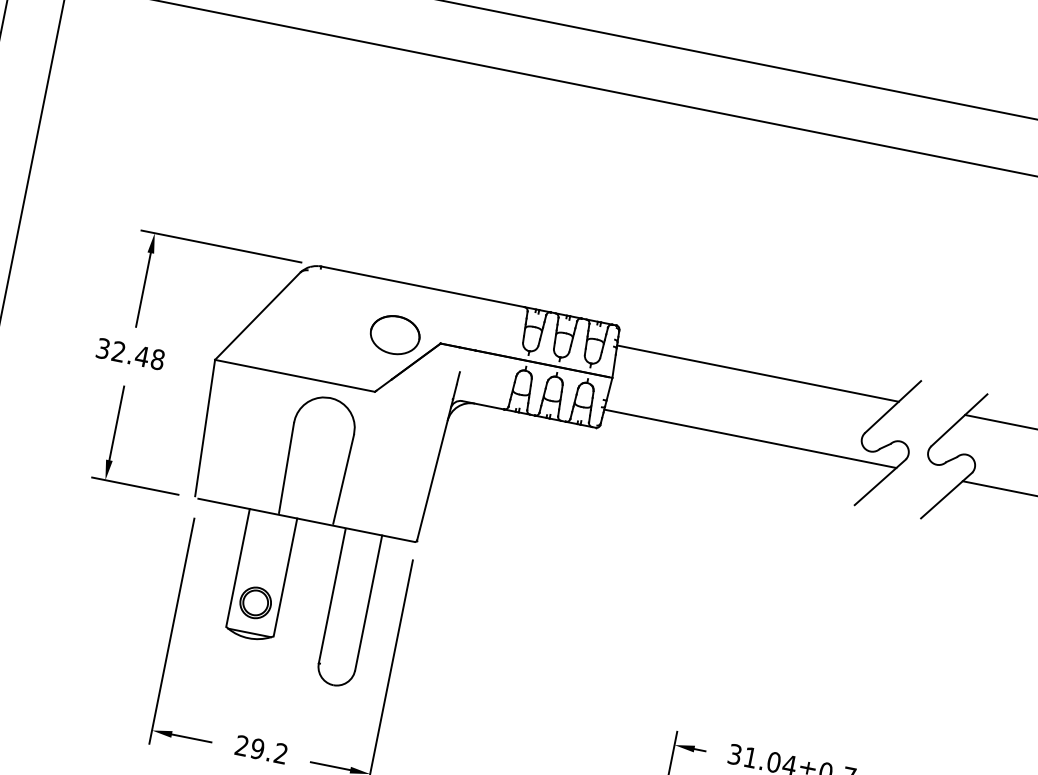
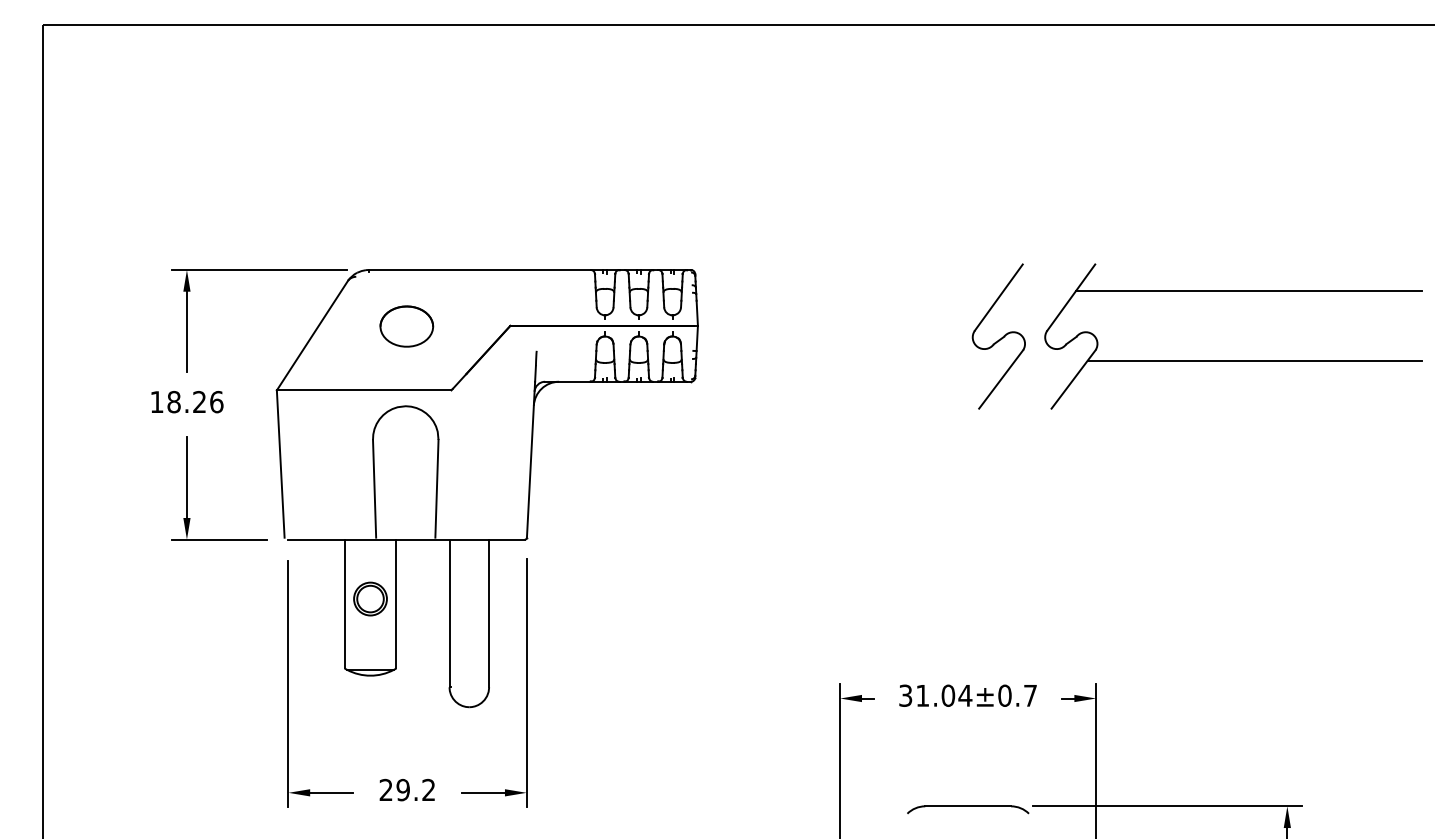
part: (394, 335) -> (406, 326), moved
text: (130, 353) -> (186, 401), 32.48 -> 18.26
line: (757, 373) -> (849, 290), removed
line: (750, 438) -> (855, 360), removed
part: (255, 602) -> (370, 598), moved

